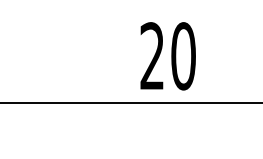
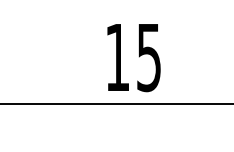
text: (167, 56) -> (132, 57), 20 -> 15

